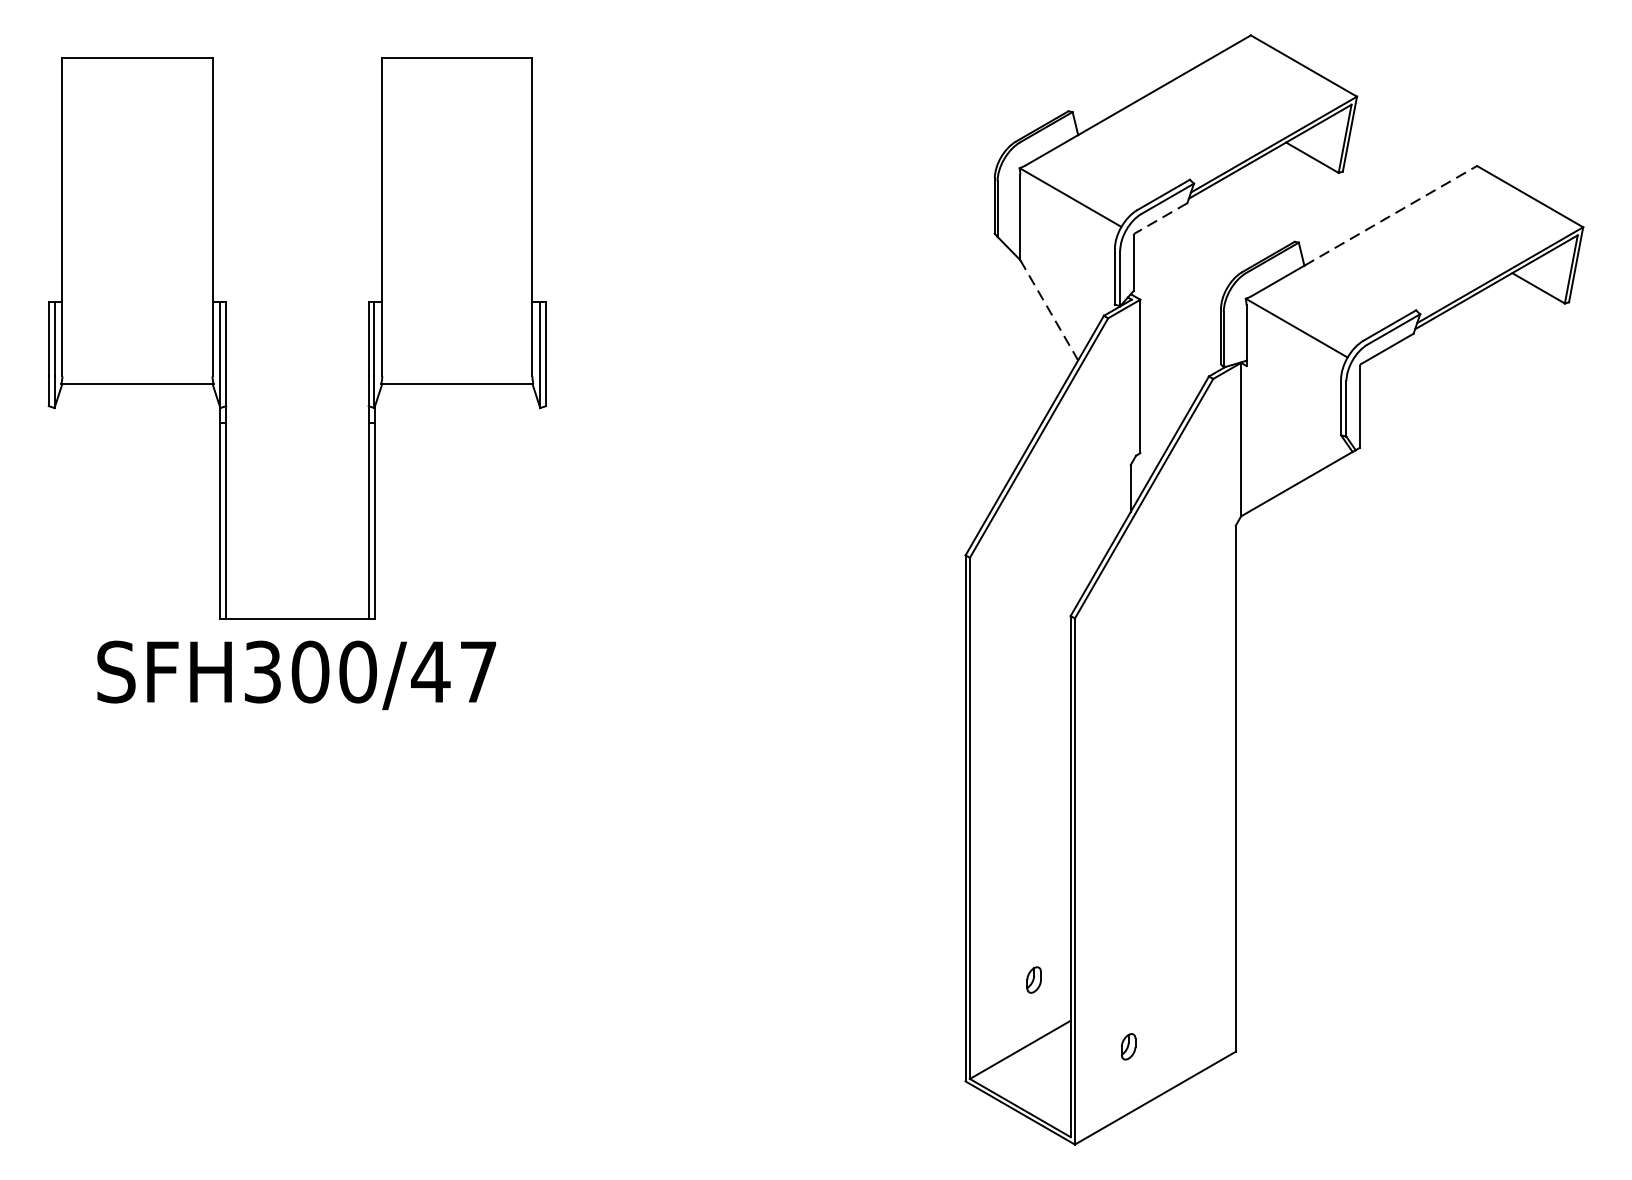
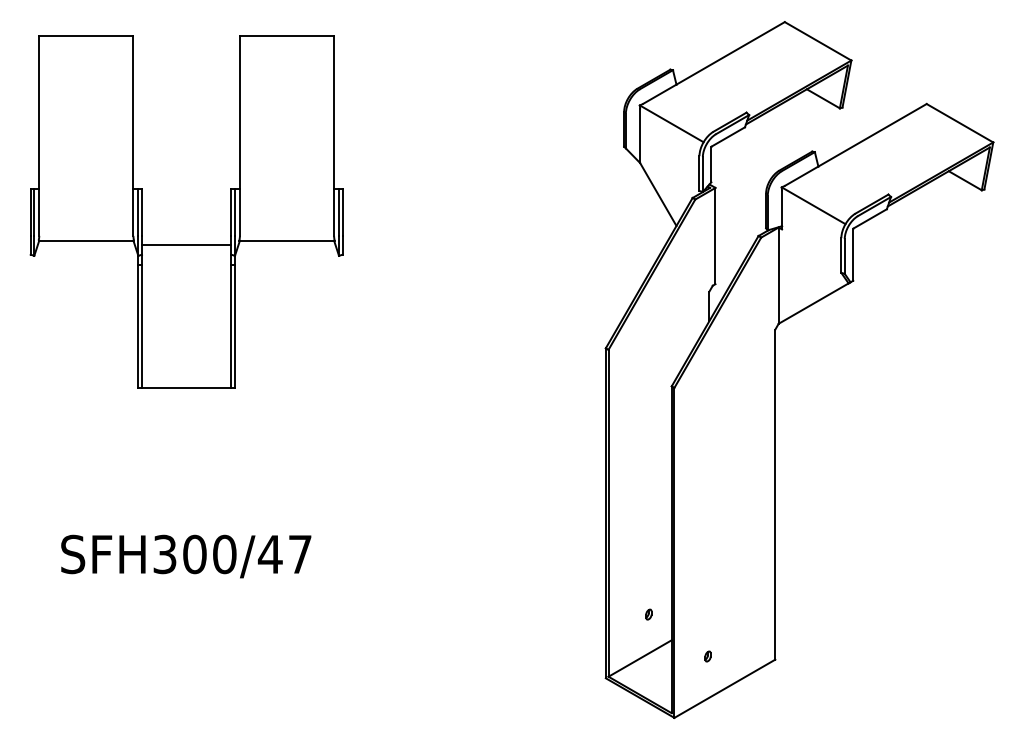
line: (1390, 216) -> (872, 135), dashed -> solid
line: (1161, 219) -> (728, 137), dashed -> solid
line: (1049, 310) -> (658, 194), dashed -> solid
line: (297, 391) -> (186, 245), added
text: (297, 675) -> (186, 556), moved
part: (1033, 979) -> (648, 614), size x0.62
part: (1127, 1046) -> (707, 656), size x0.62

